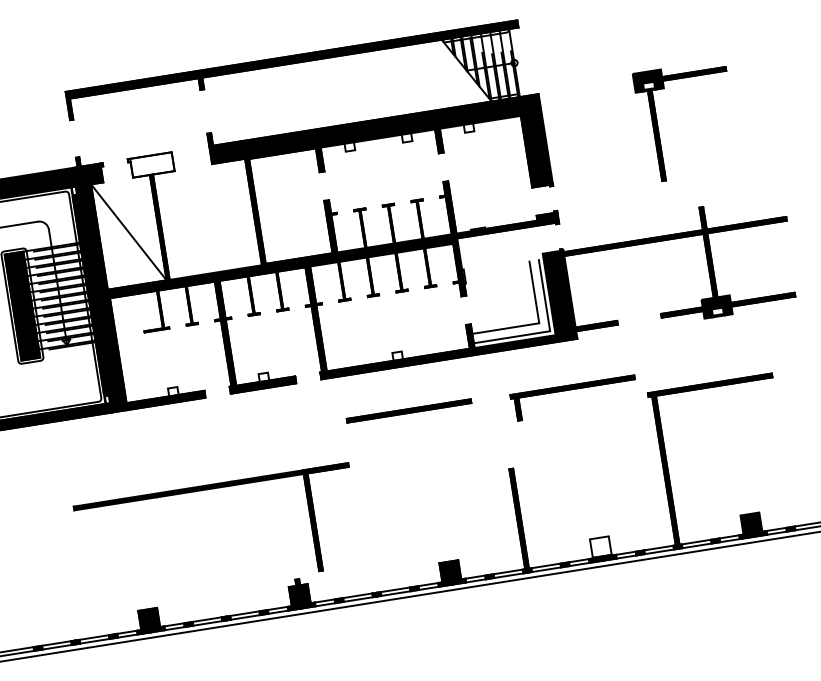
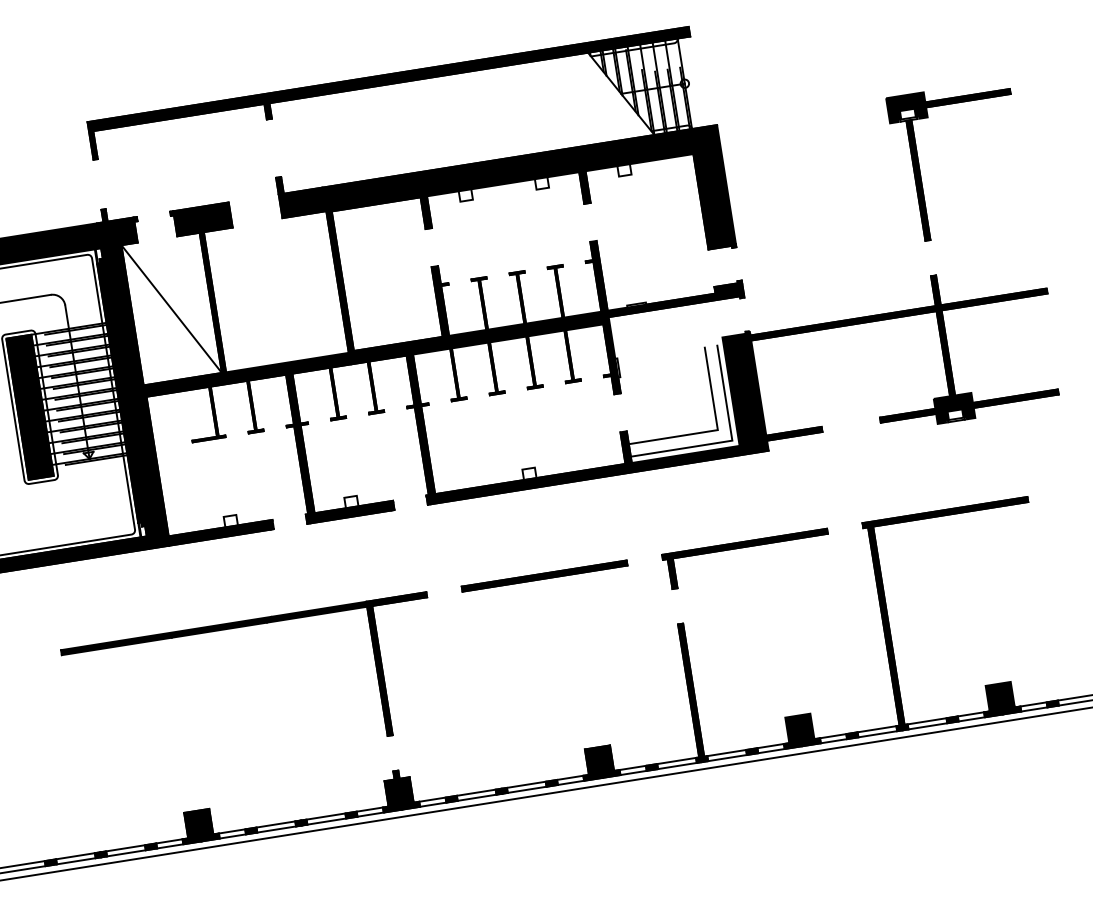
part: (658, 124) -> (920, 165), moved
fill: (150, 164) -> (200, 218), added
part: (571, 390) -> (743, 548), moved
part: (408, 410) -> (543, 575), moved
part: (207, 490) -> (239, 628), moved
fill: (600, 546) -> (799, 727), added

